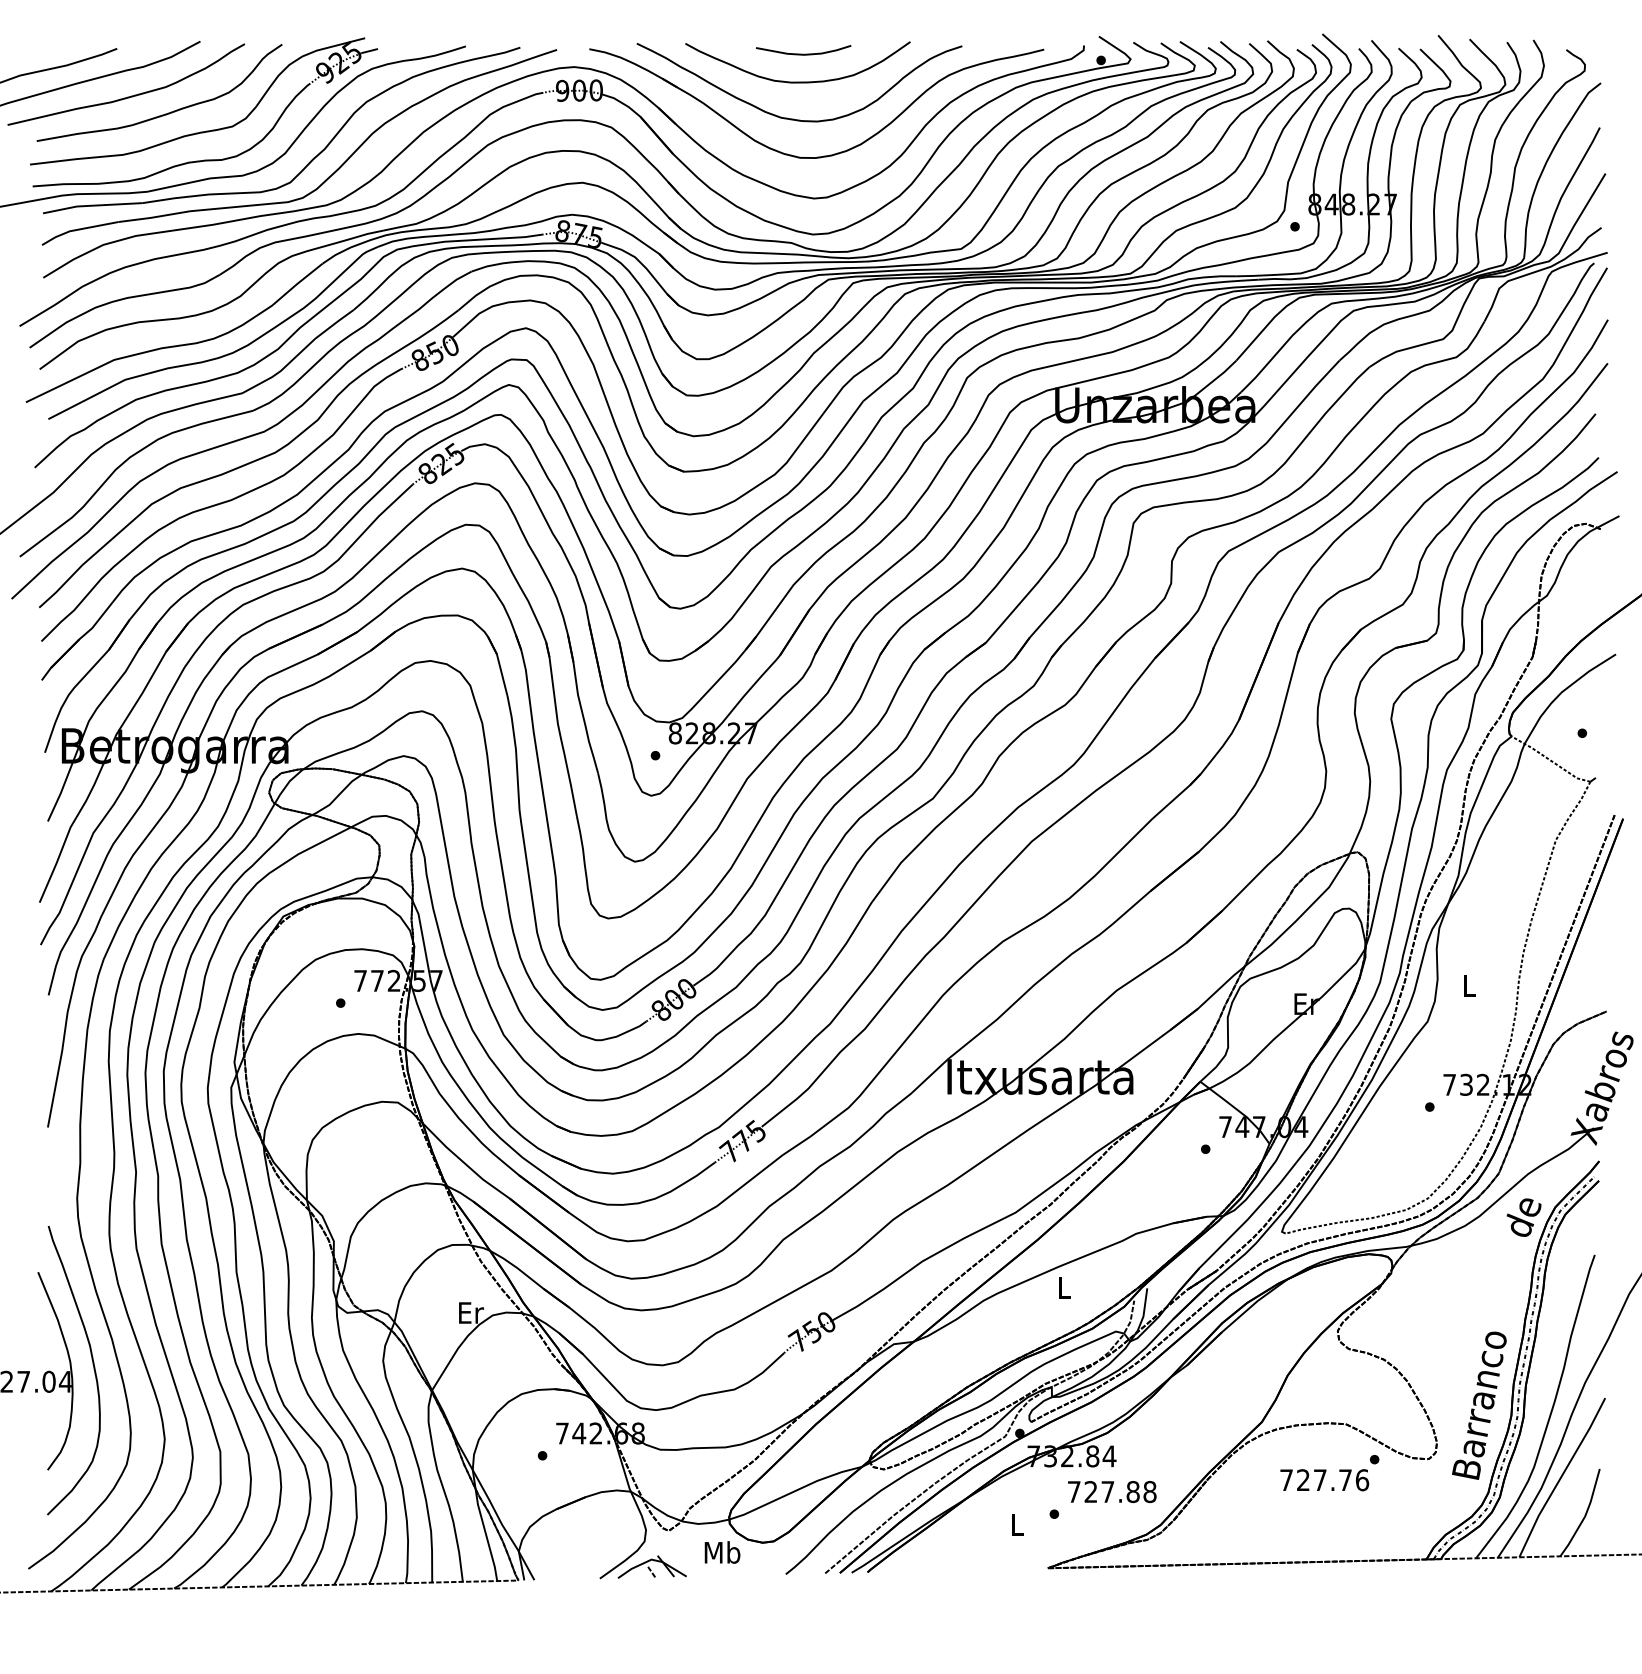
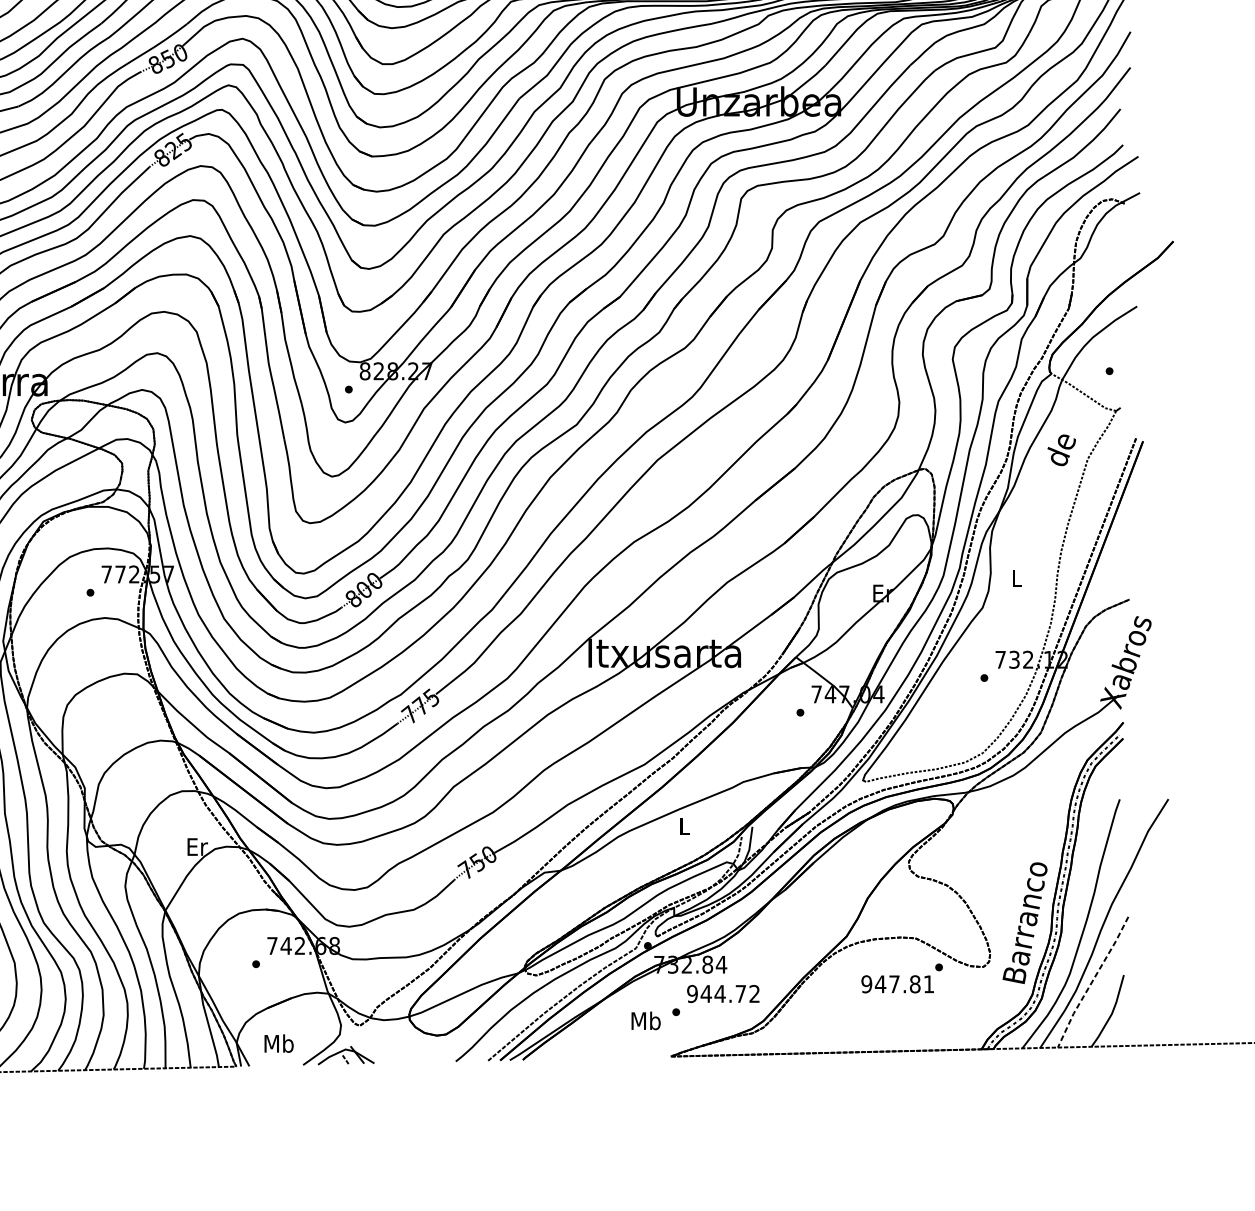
text: (1523, 1217) -> (1061, 450), moved
line: (1561, 1477) -> (1092, 982), solid -> dashed
text: (1324, 1480) -> (897, 984), 727.76 -> 947.81
text: (1111, 1492) -> (723, 994), 727.88 -> 944.72
text: (1017, 1524) -> (645, 1020), L -> Mb
text: (722, 1552) -> (279, 1043), moved

